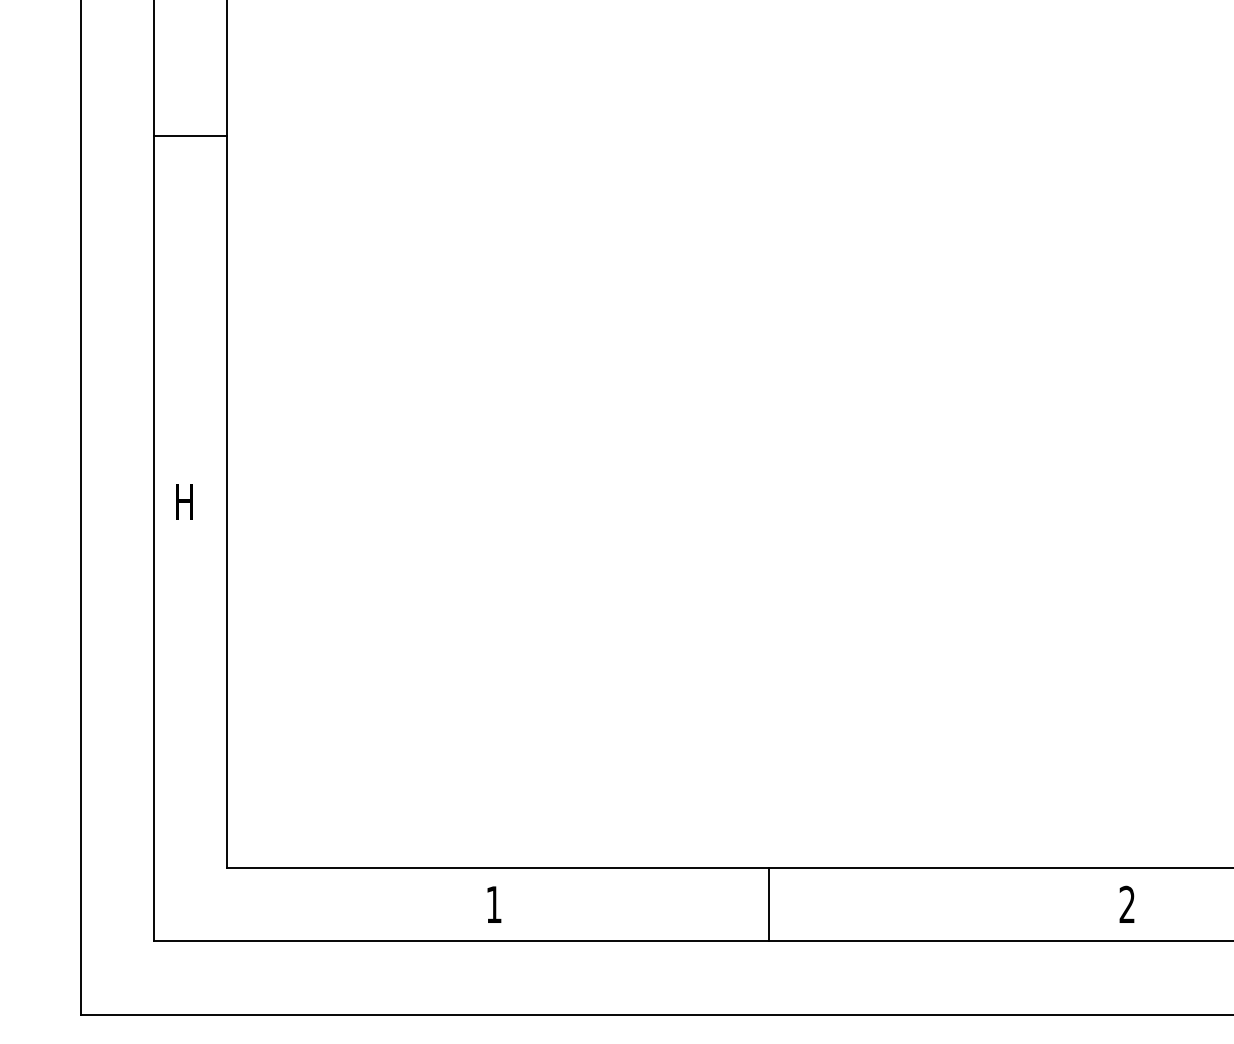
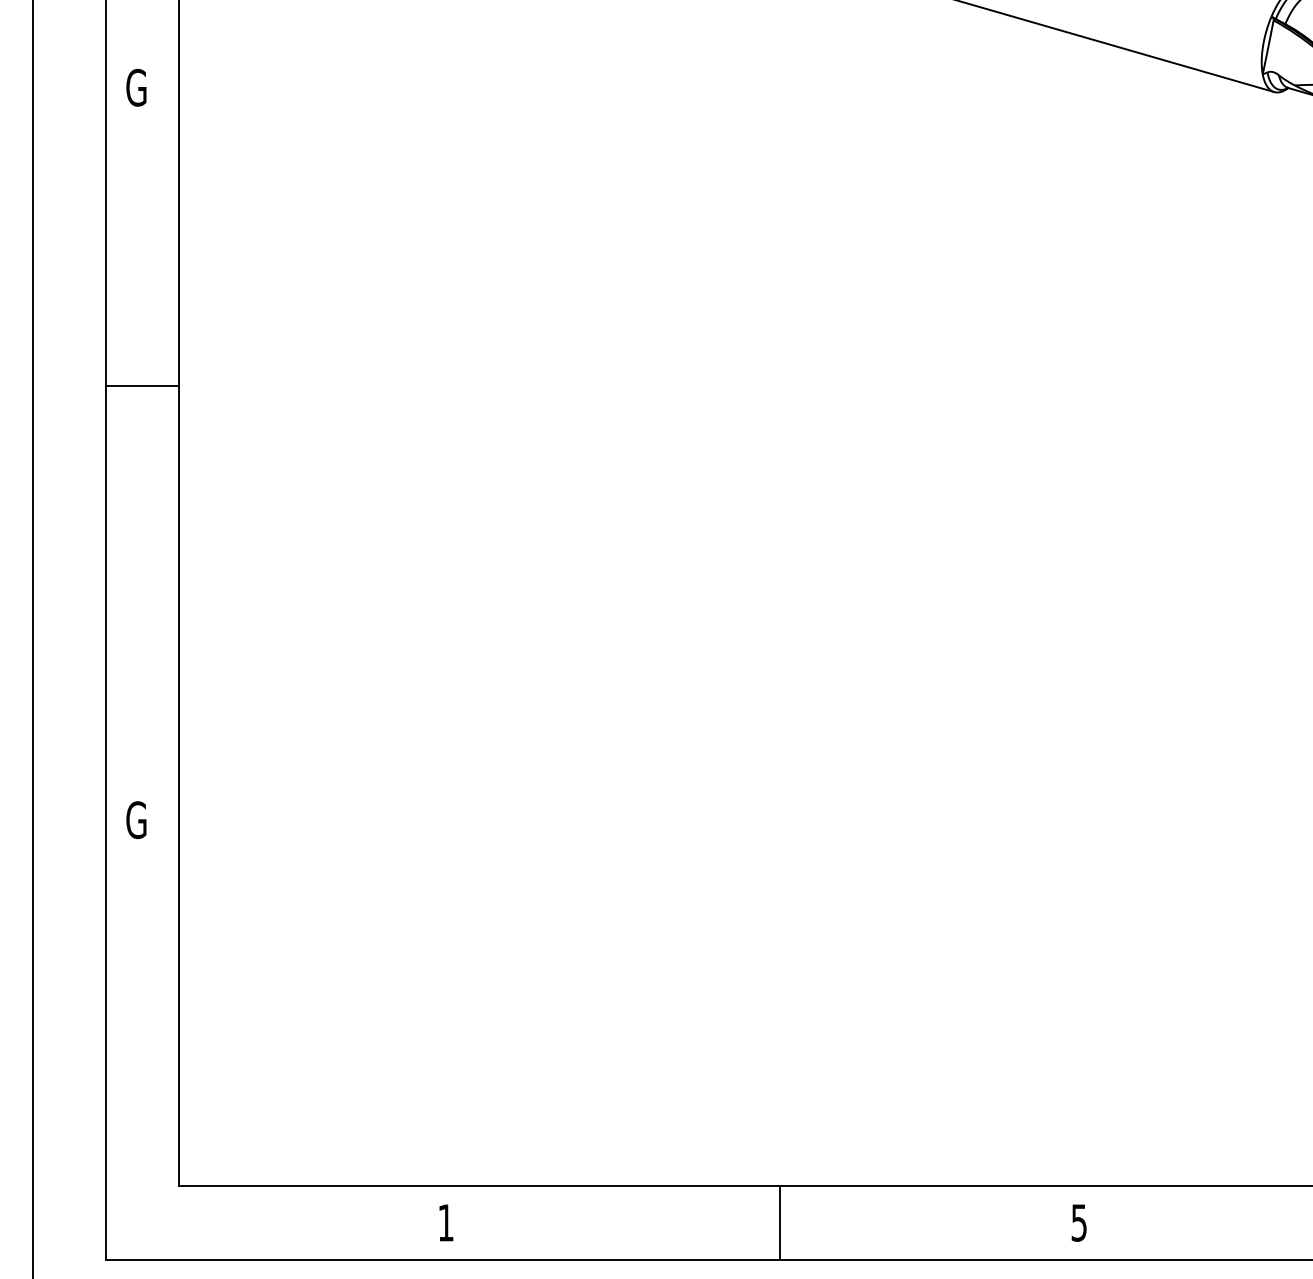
line: (190, 135) -> (142, 385), moved
text: (184, 502) -> (136, 820), H -> G
line: (769, 904) -> (780, 1222), moved
text: (1126, 904) -> (1078, 1222), 2 -> 5

